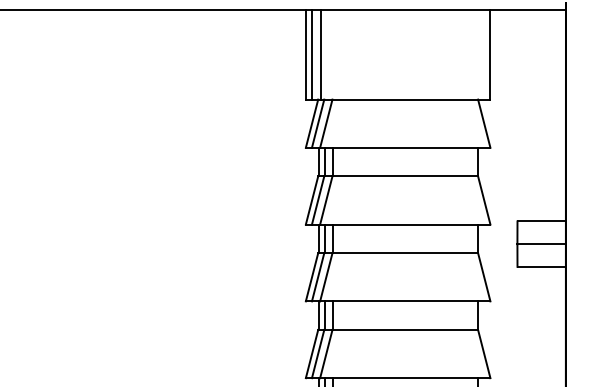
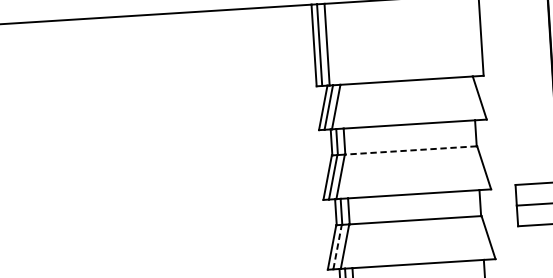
line: (404, 176) -> (410, 150), solid -> dashed
line: (318, 277) -> (337, 247), solid -> dashed

